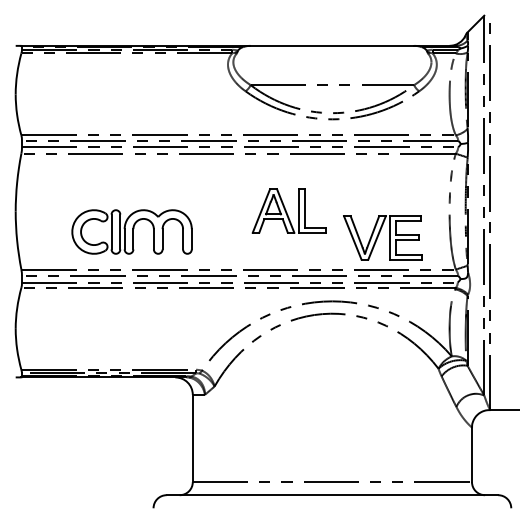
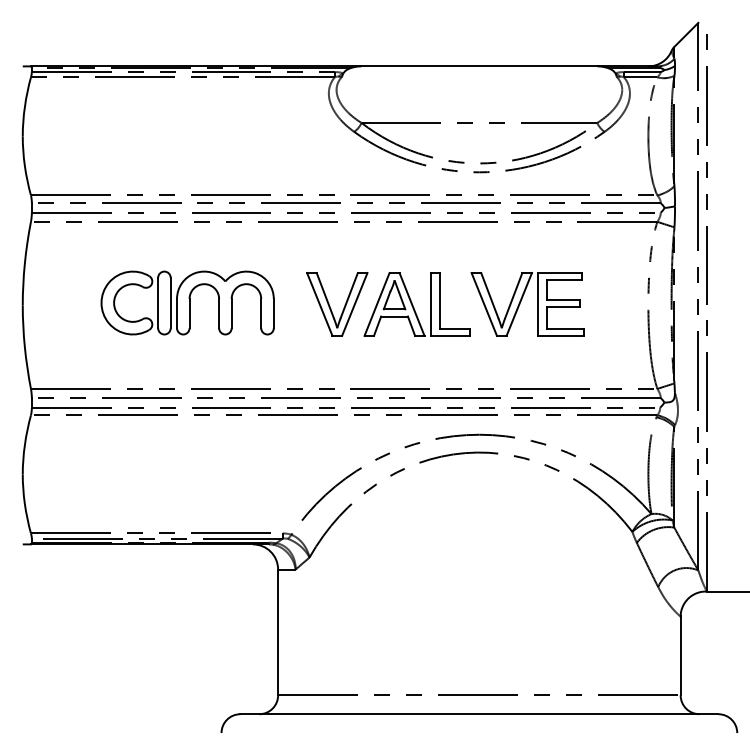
part: (233, 210) -> (336, 303), added
part: (131, 231) -> (186, 302), moved
part: (382, 237) -> (527, 303), moved

